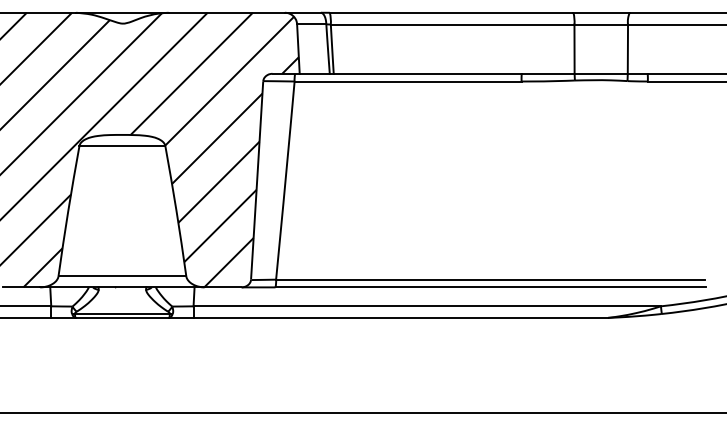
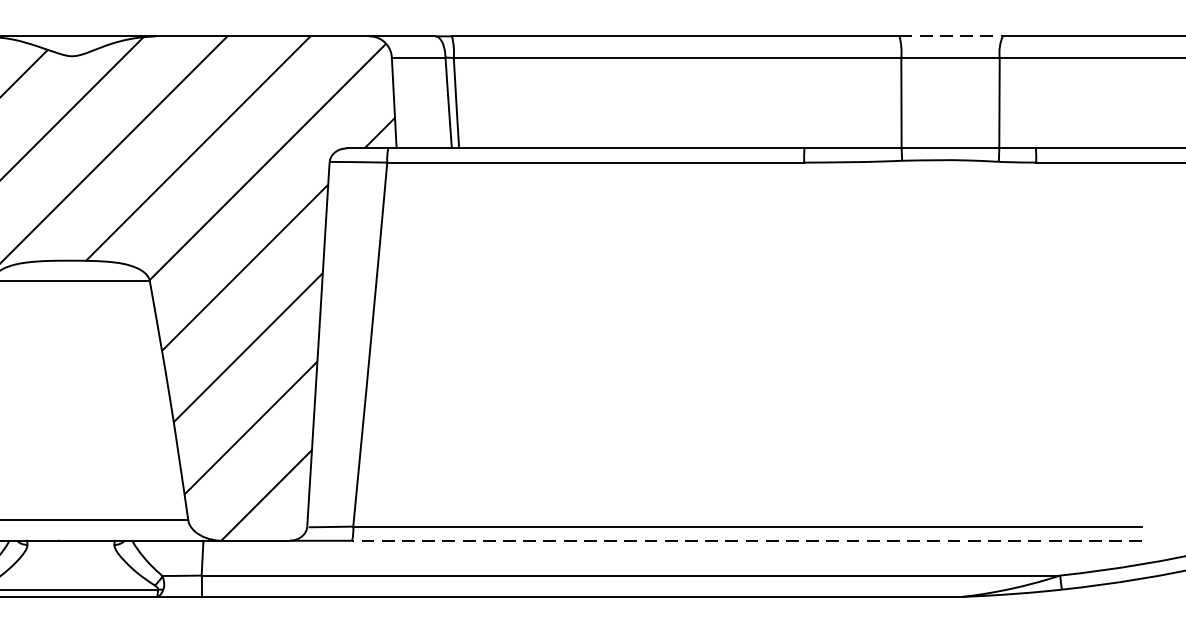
line: (602, 12) -> (952, 35), solid -> dashed
line: (490, 287) -> (747, 540), solid -> dashed

